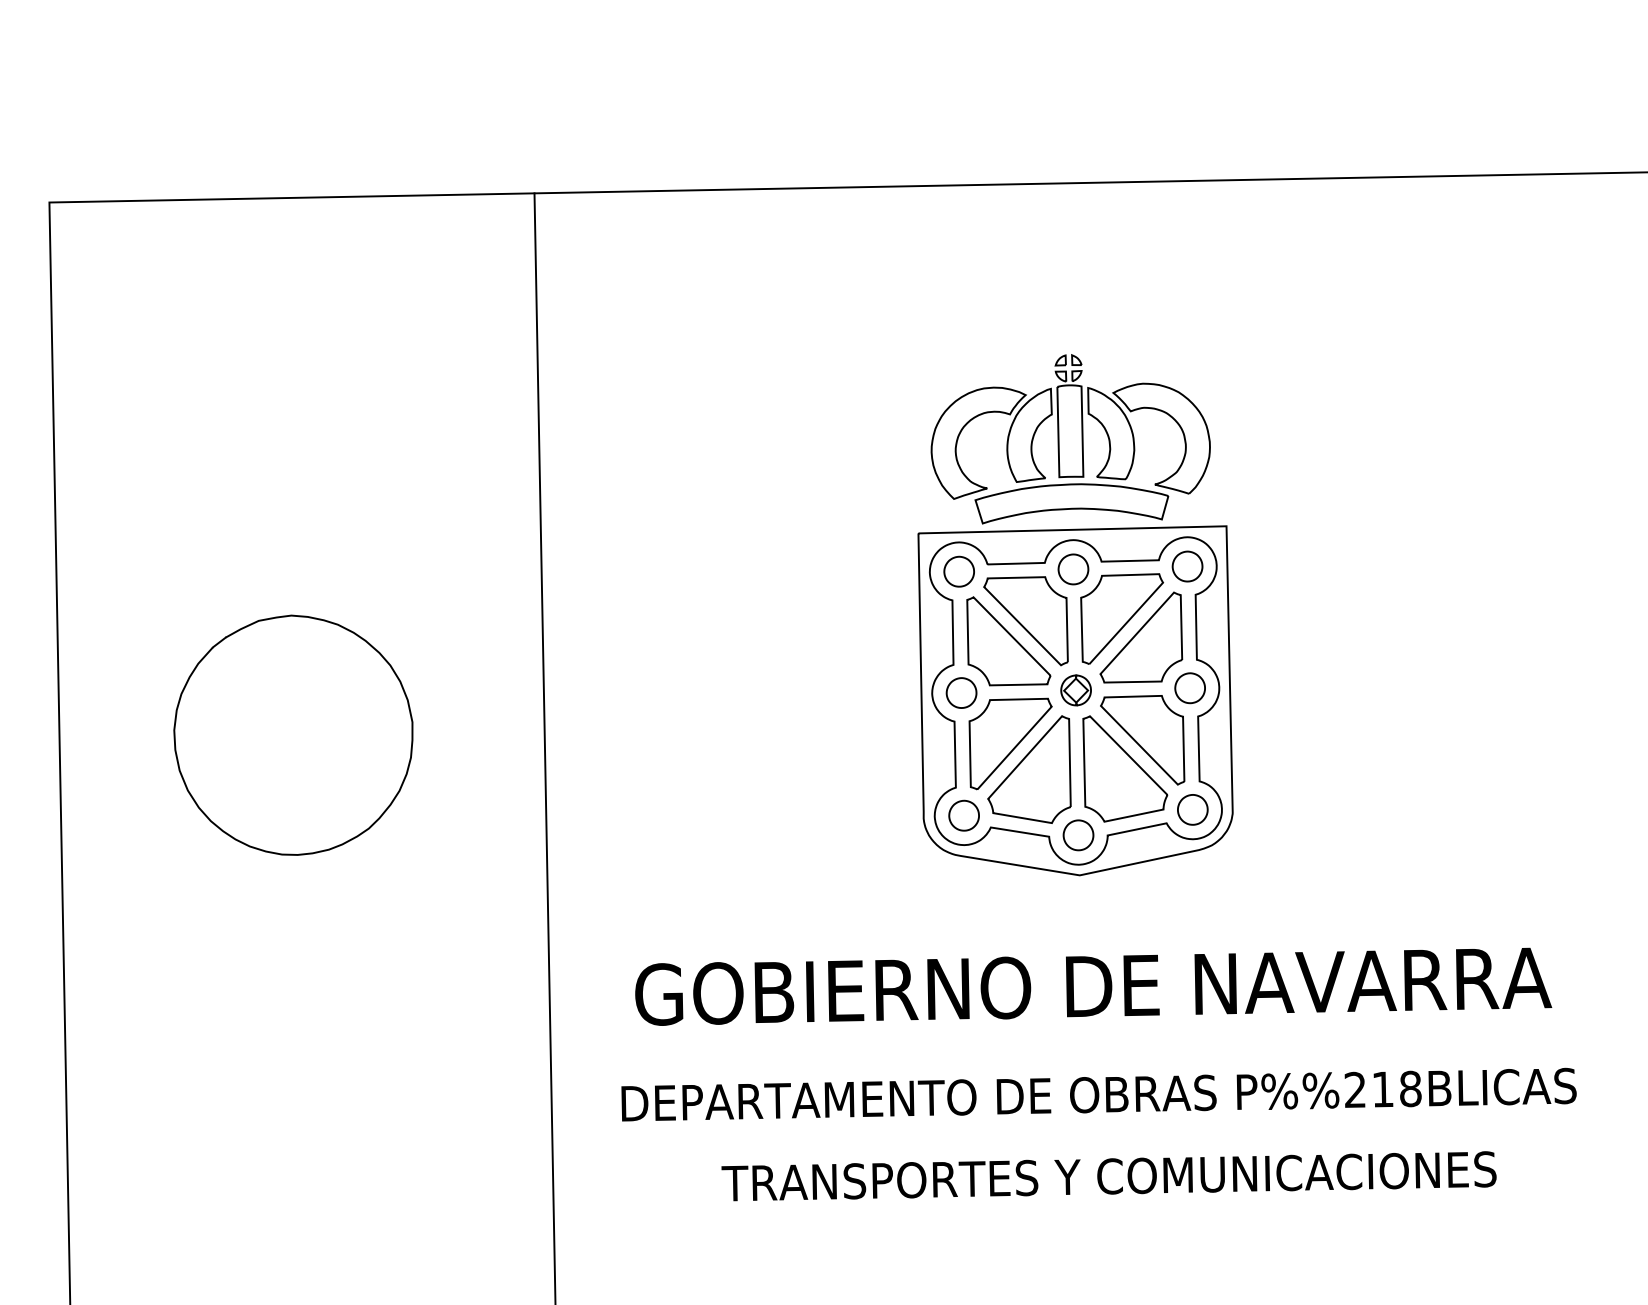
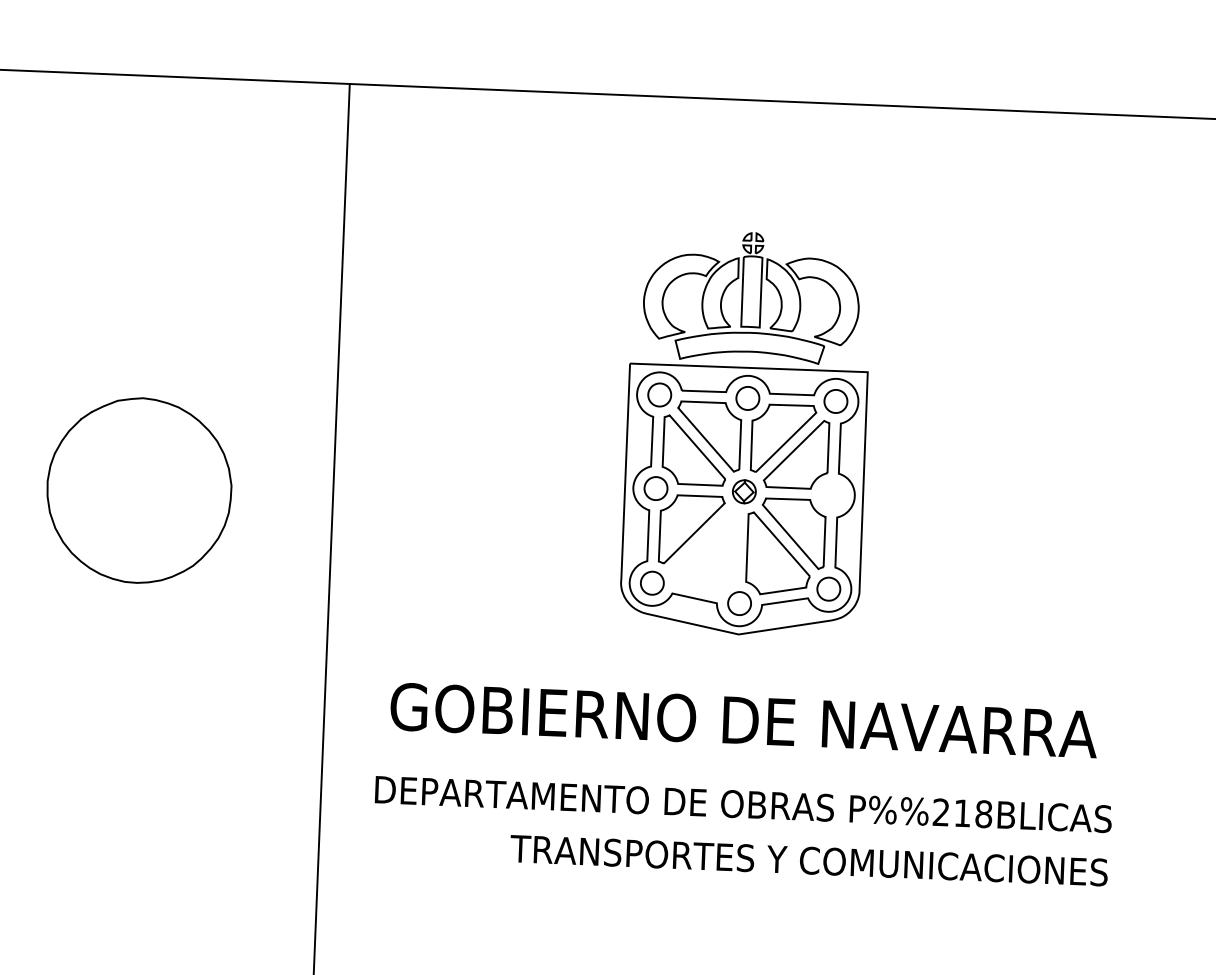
part: (1189, 688) -> (831, 495), removed
part: (1029, 769) -> (704, 550), removed
text: (1108, 1176) -> (808, 860), moved

